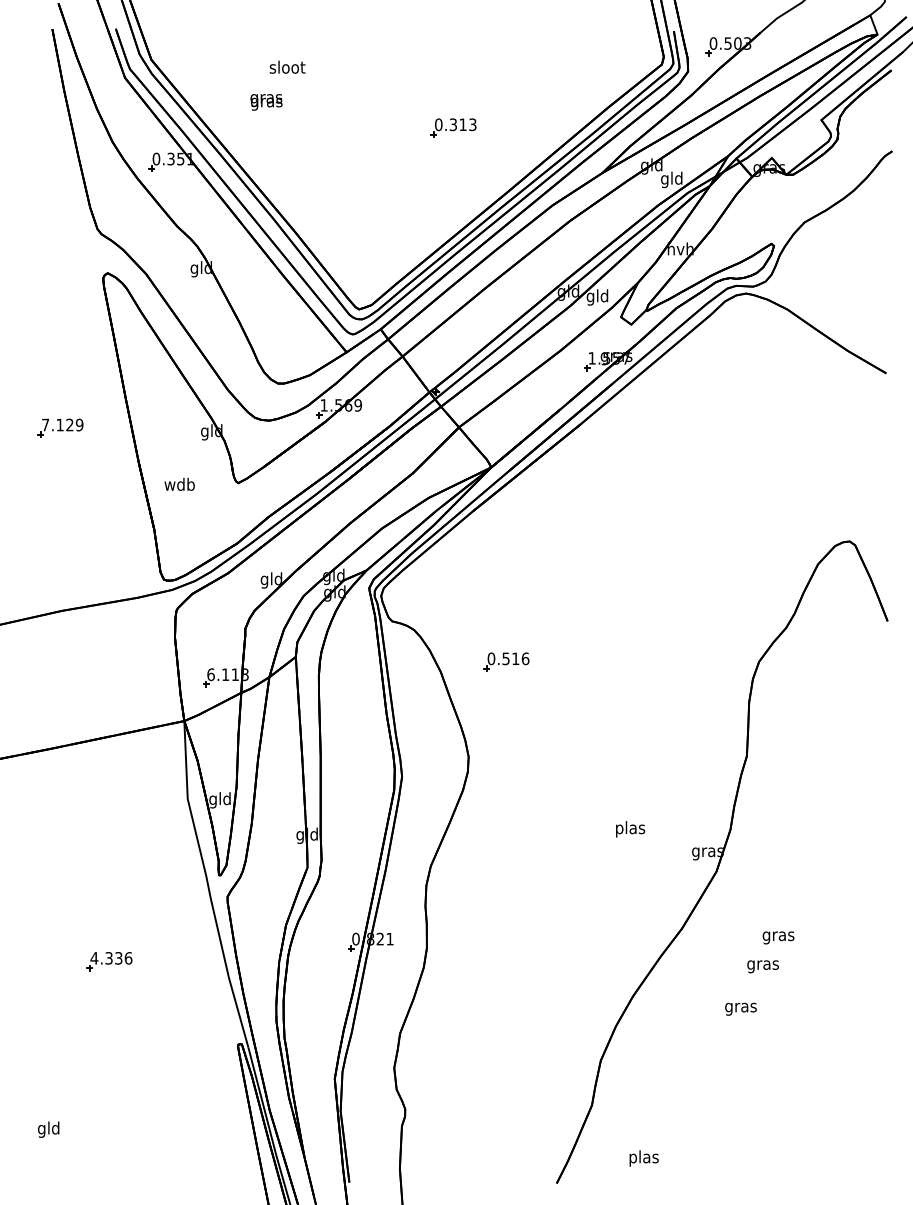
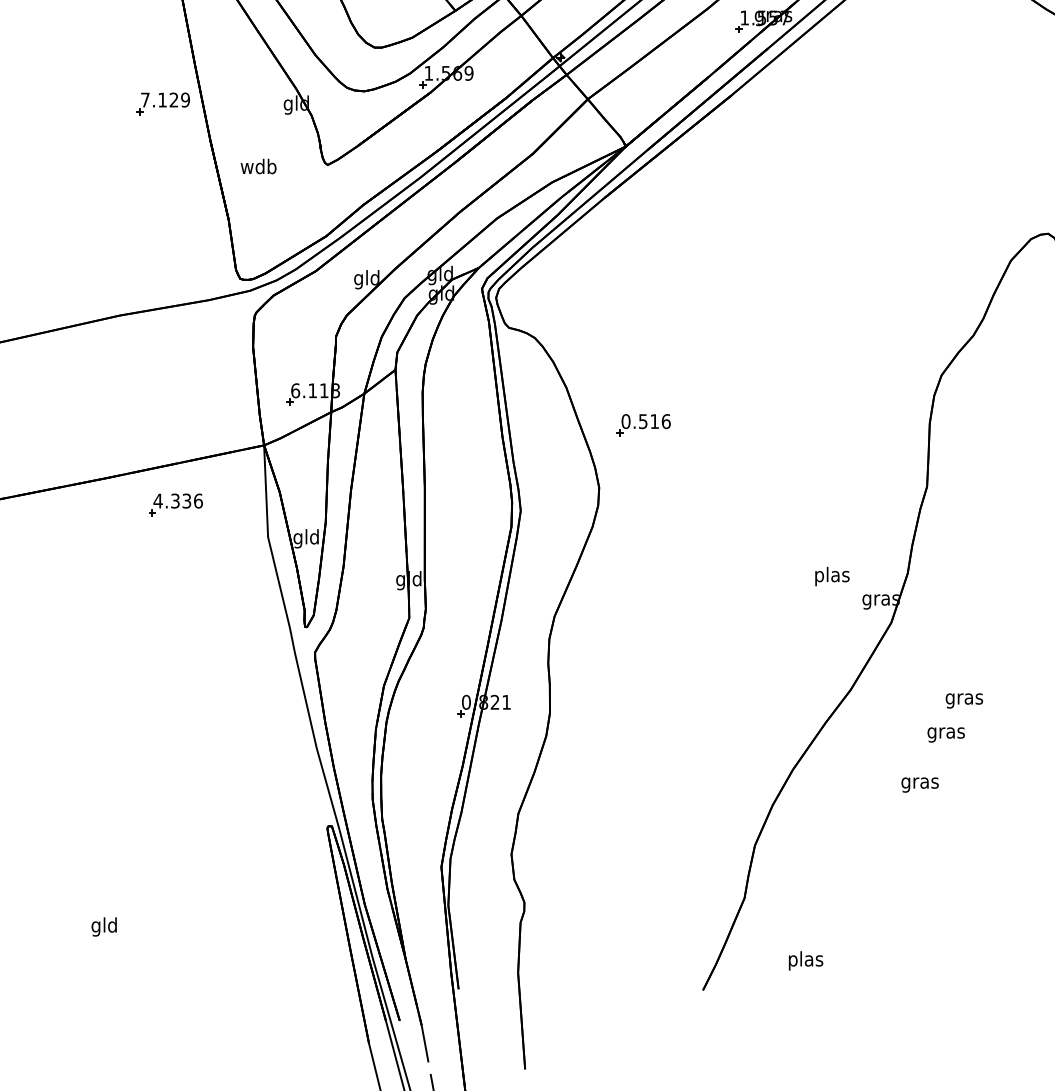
part: (60, 427) -> (162, 102), moved
part: (506, 661) -> (643, 424), moved
text: (630, 829) -> (832, 576), moved
part: (109, 961) -> (175, 504), moved

